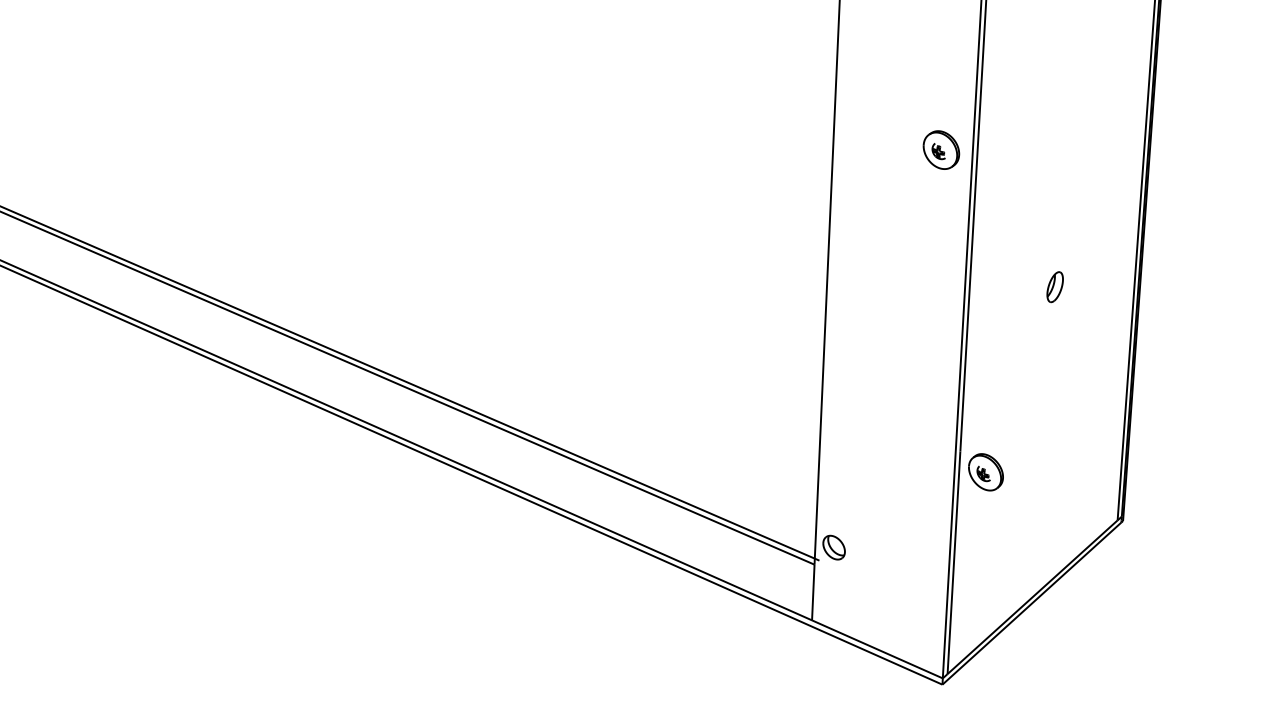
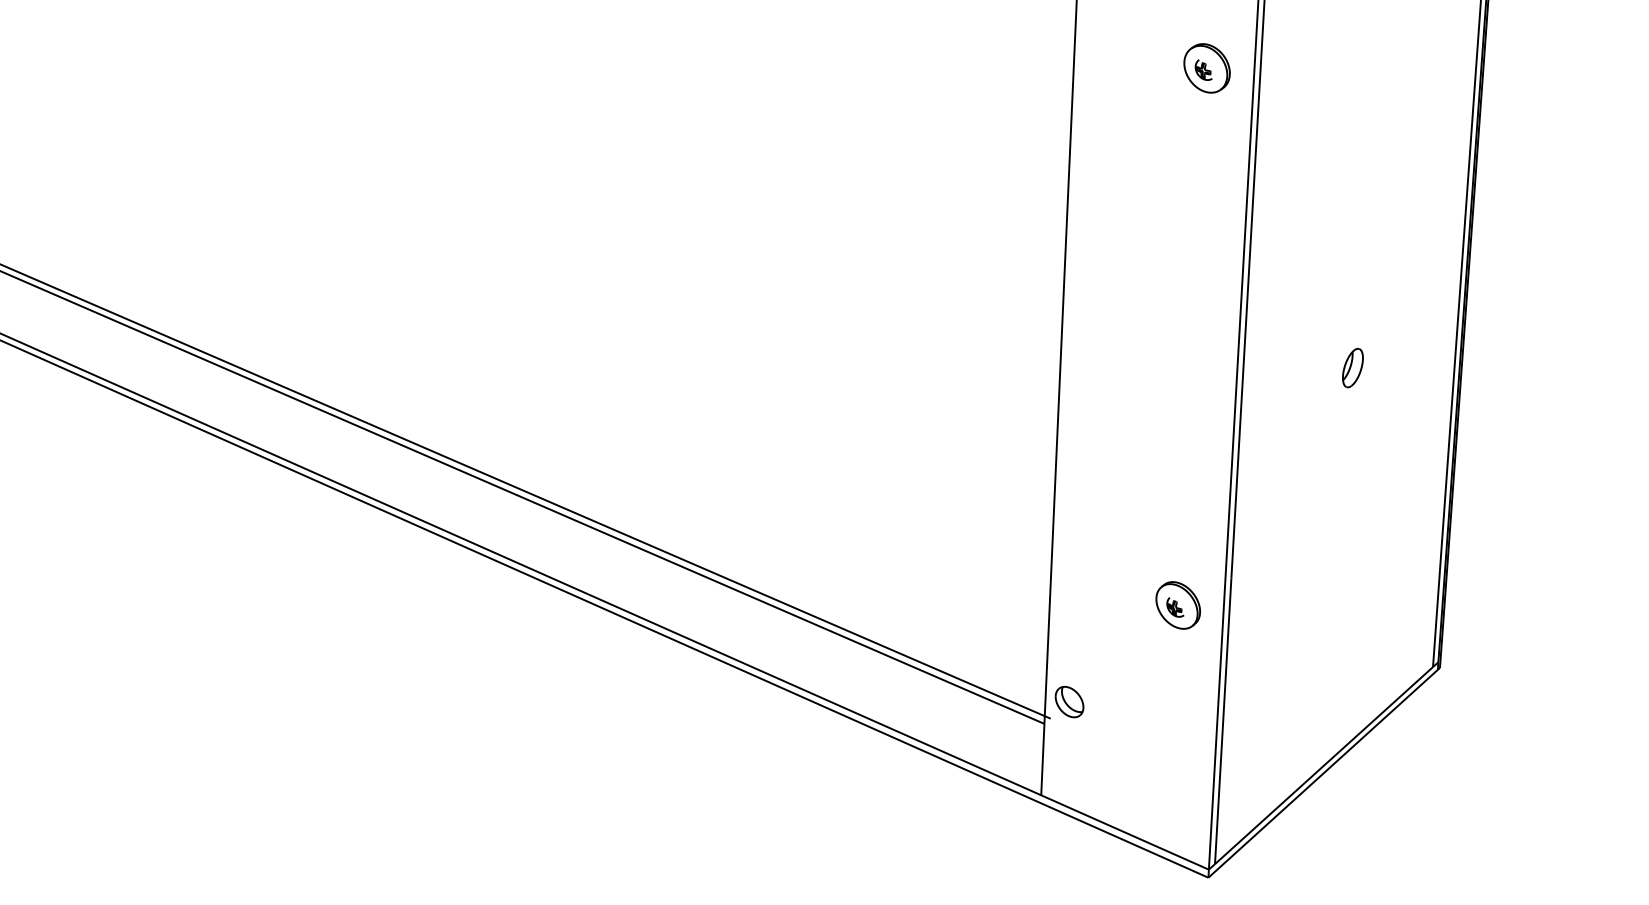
part: (940, 150) -> (1206, 68), moved
part: (985, 472) -> (1177, 605), moved

